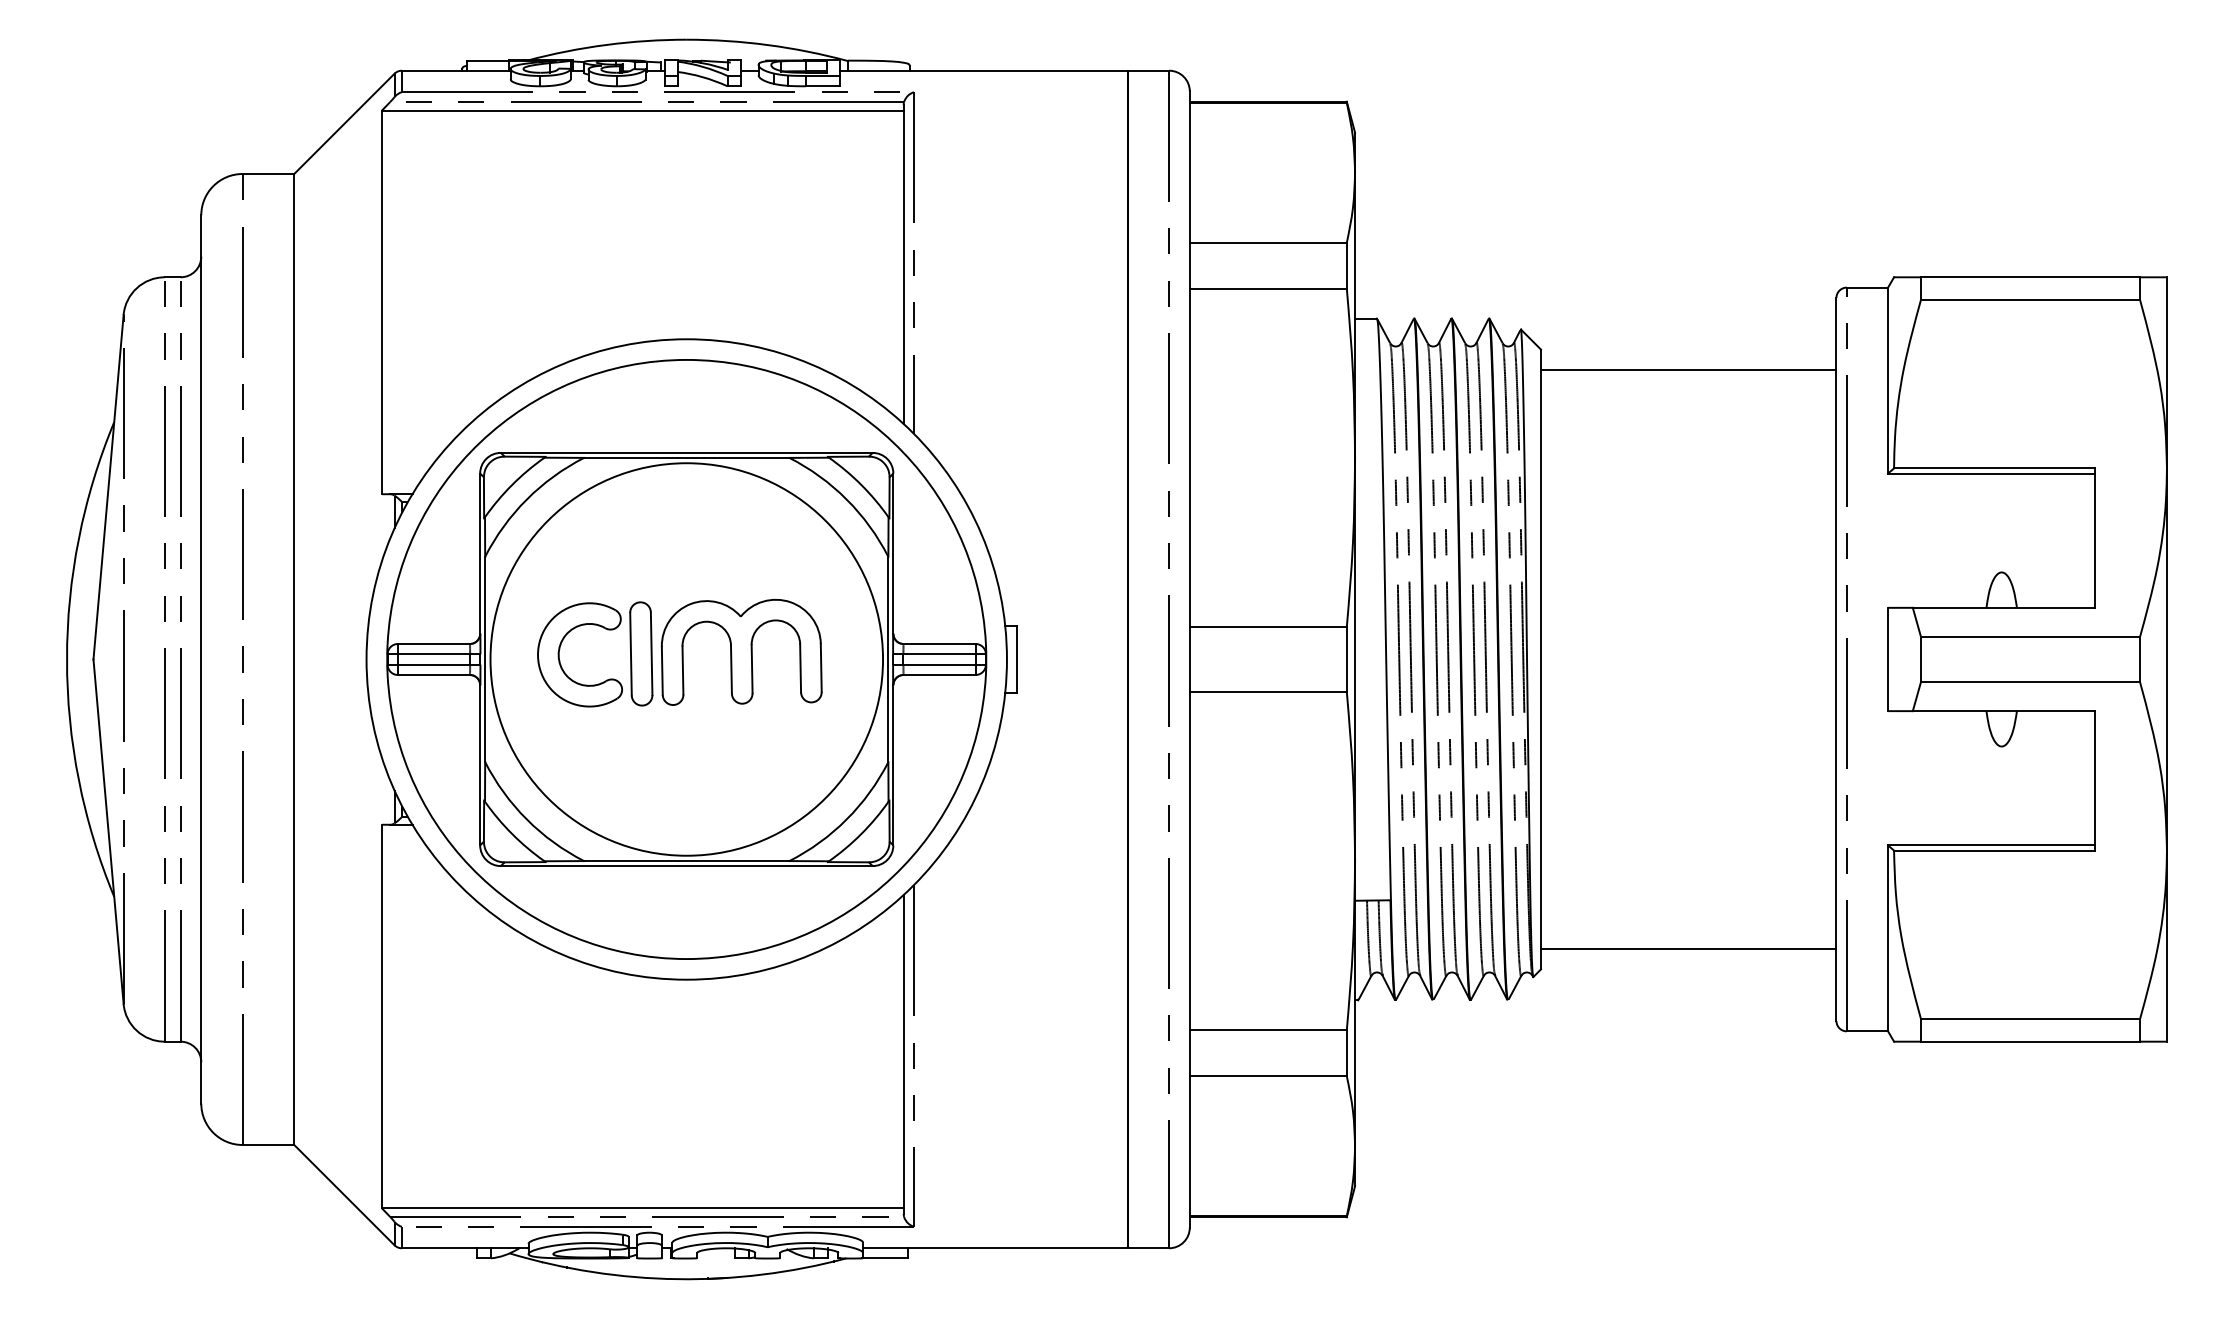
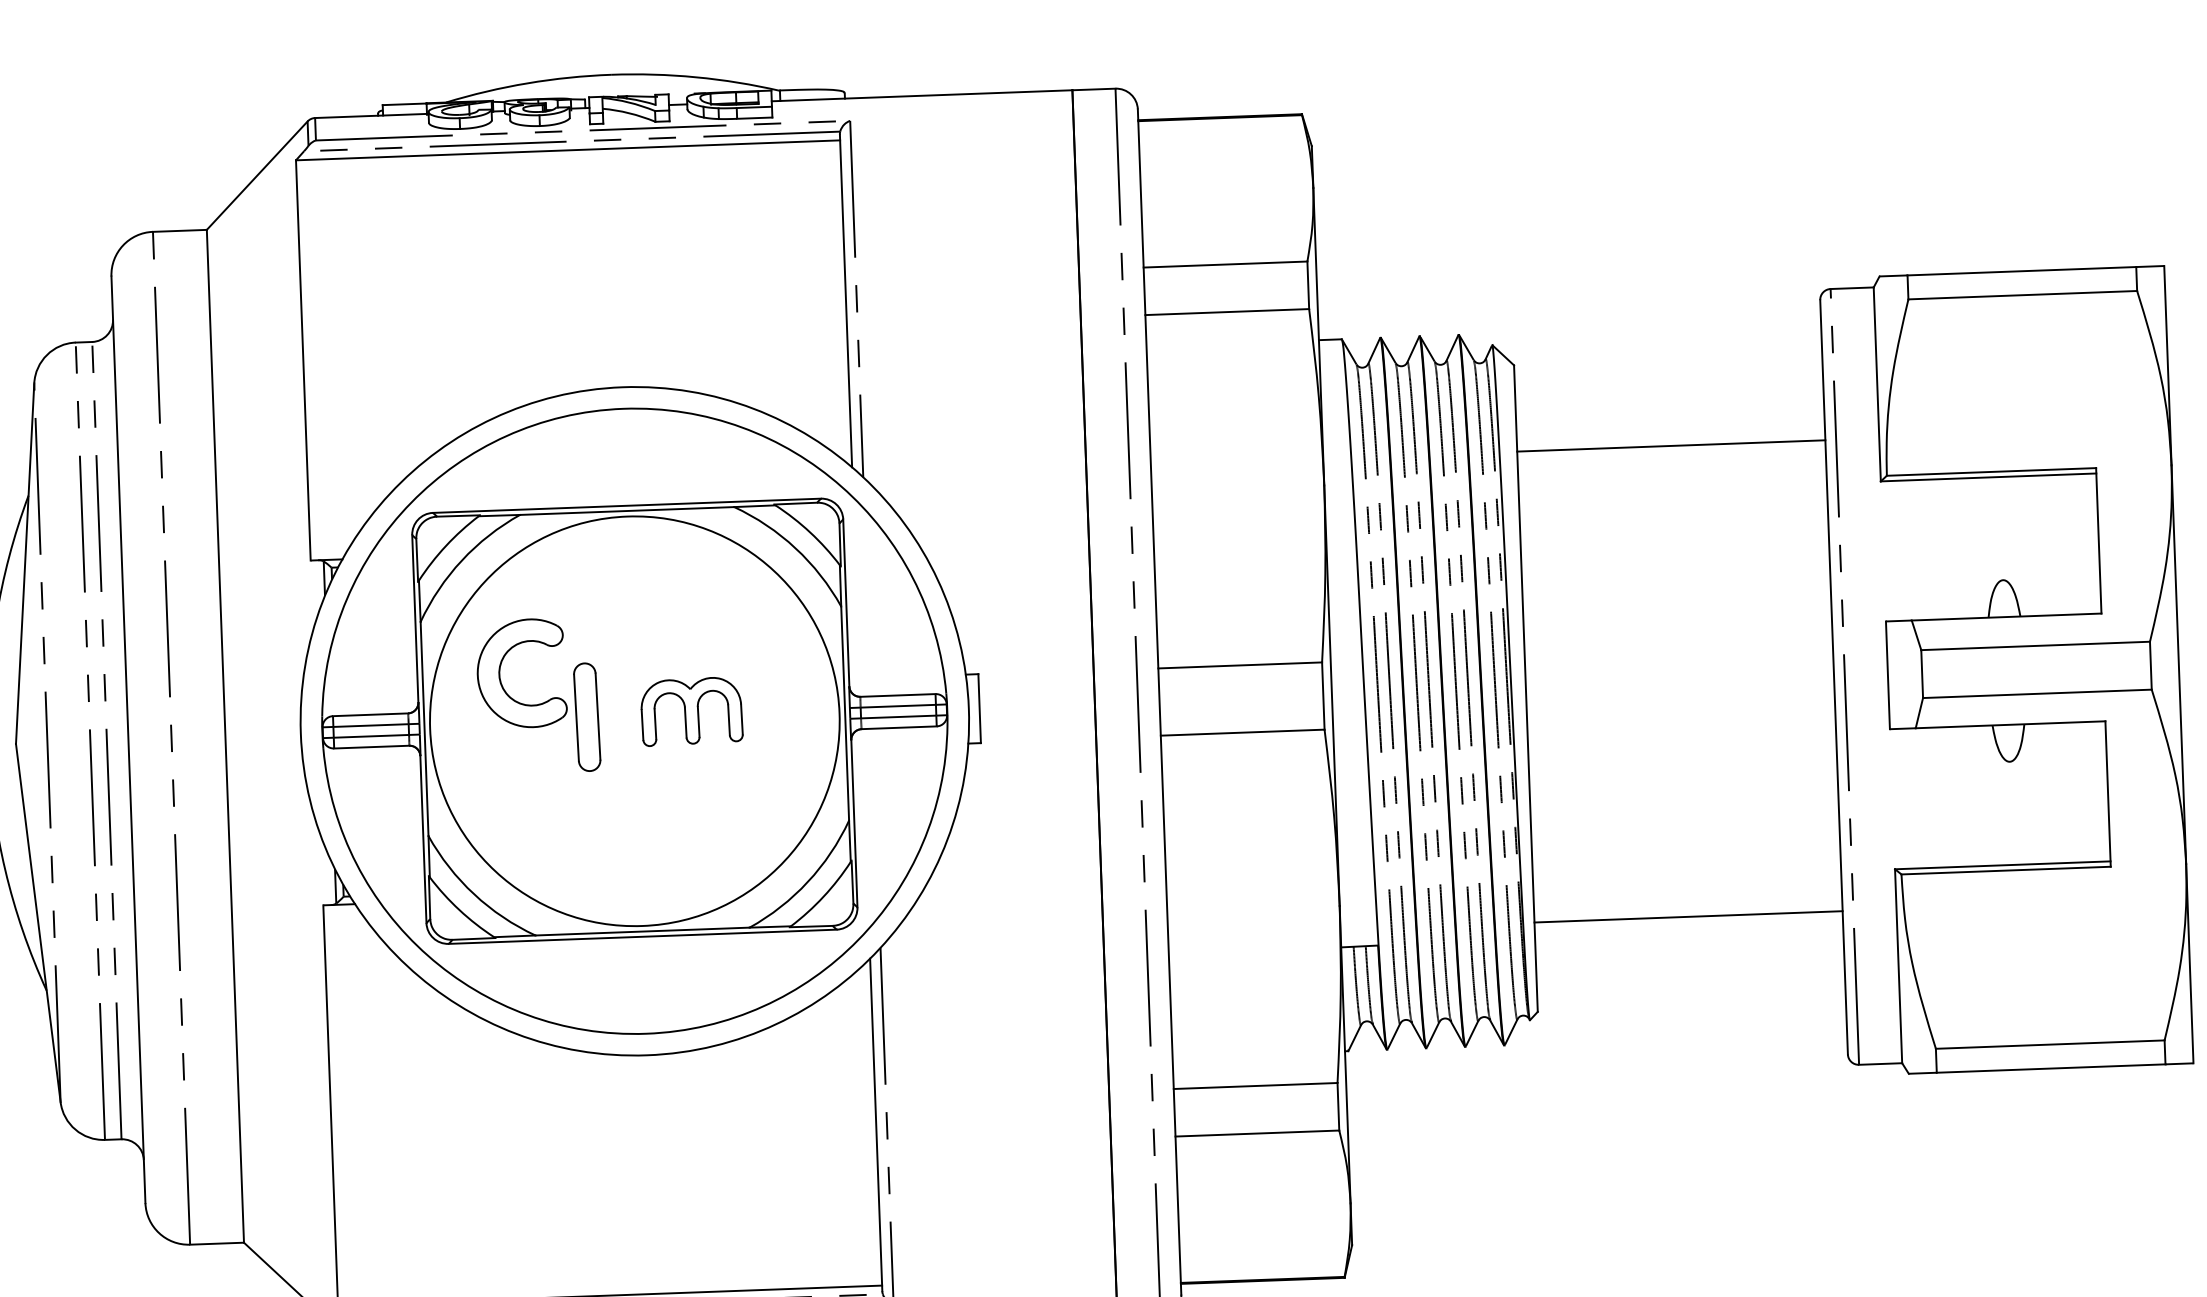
line: (1688, 370) -> (1671, 446), moved
part: (560, 649) -> (501, 668), moved
part: (741, 651) -> (691, 710), size x0.6
line: (1688, 948) -> (1688, 916), moved

